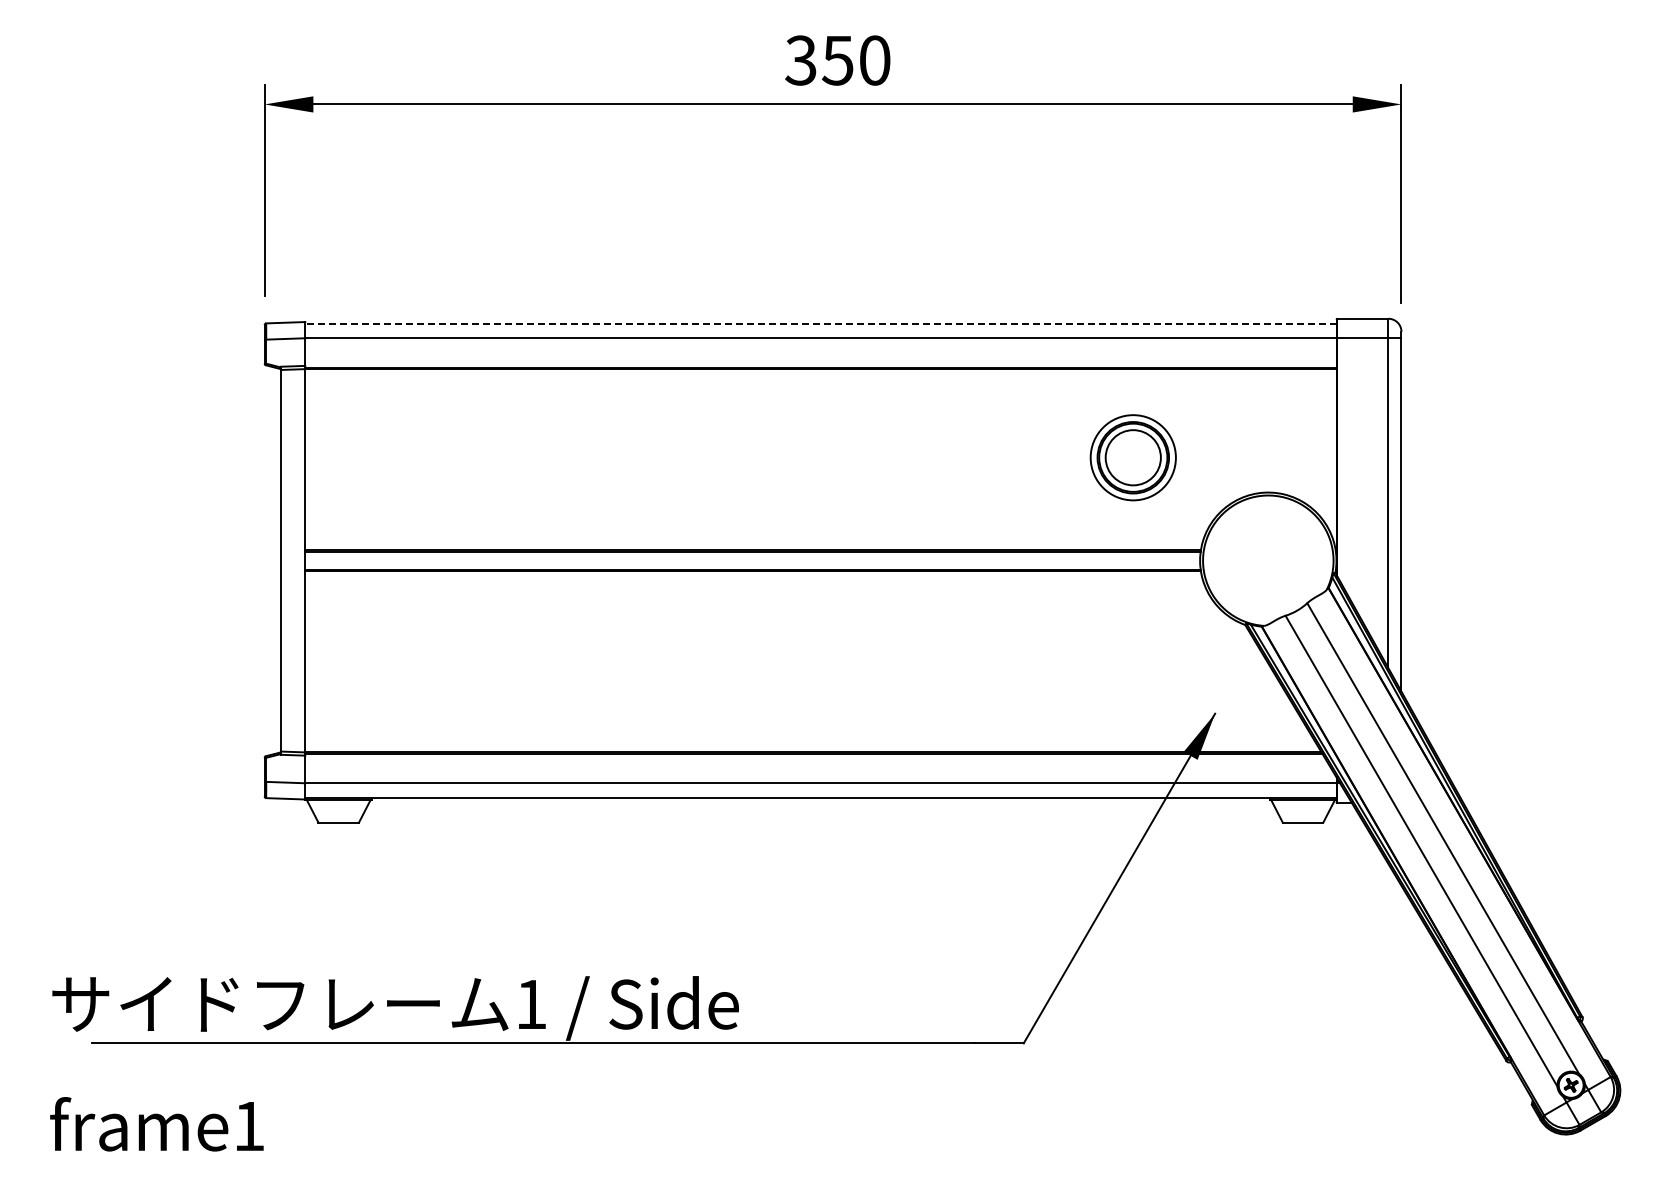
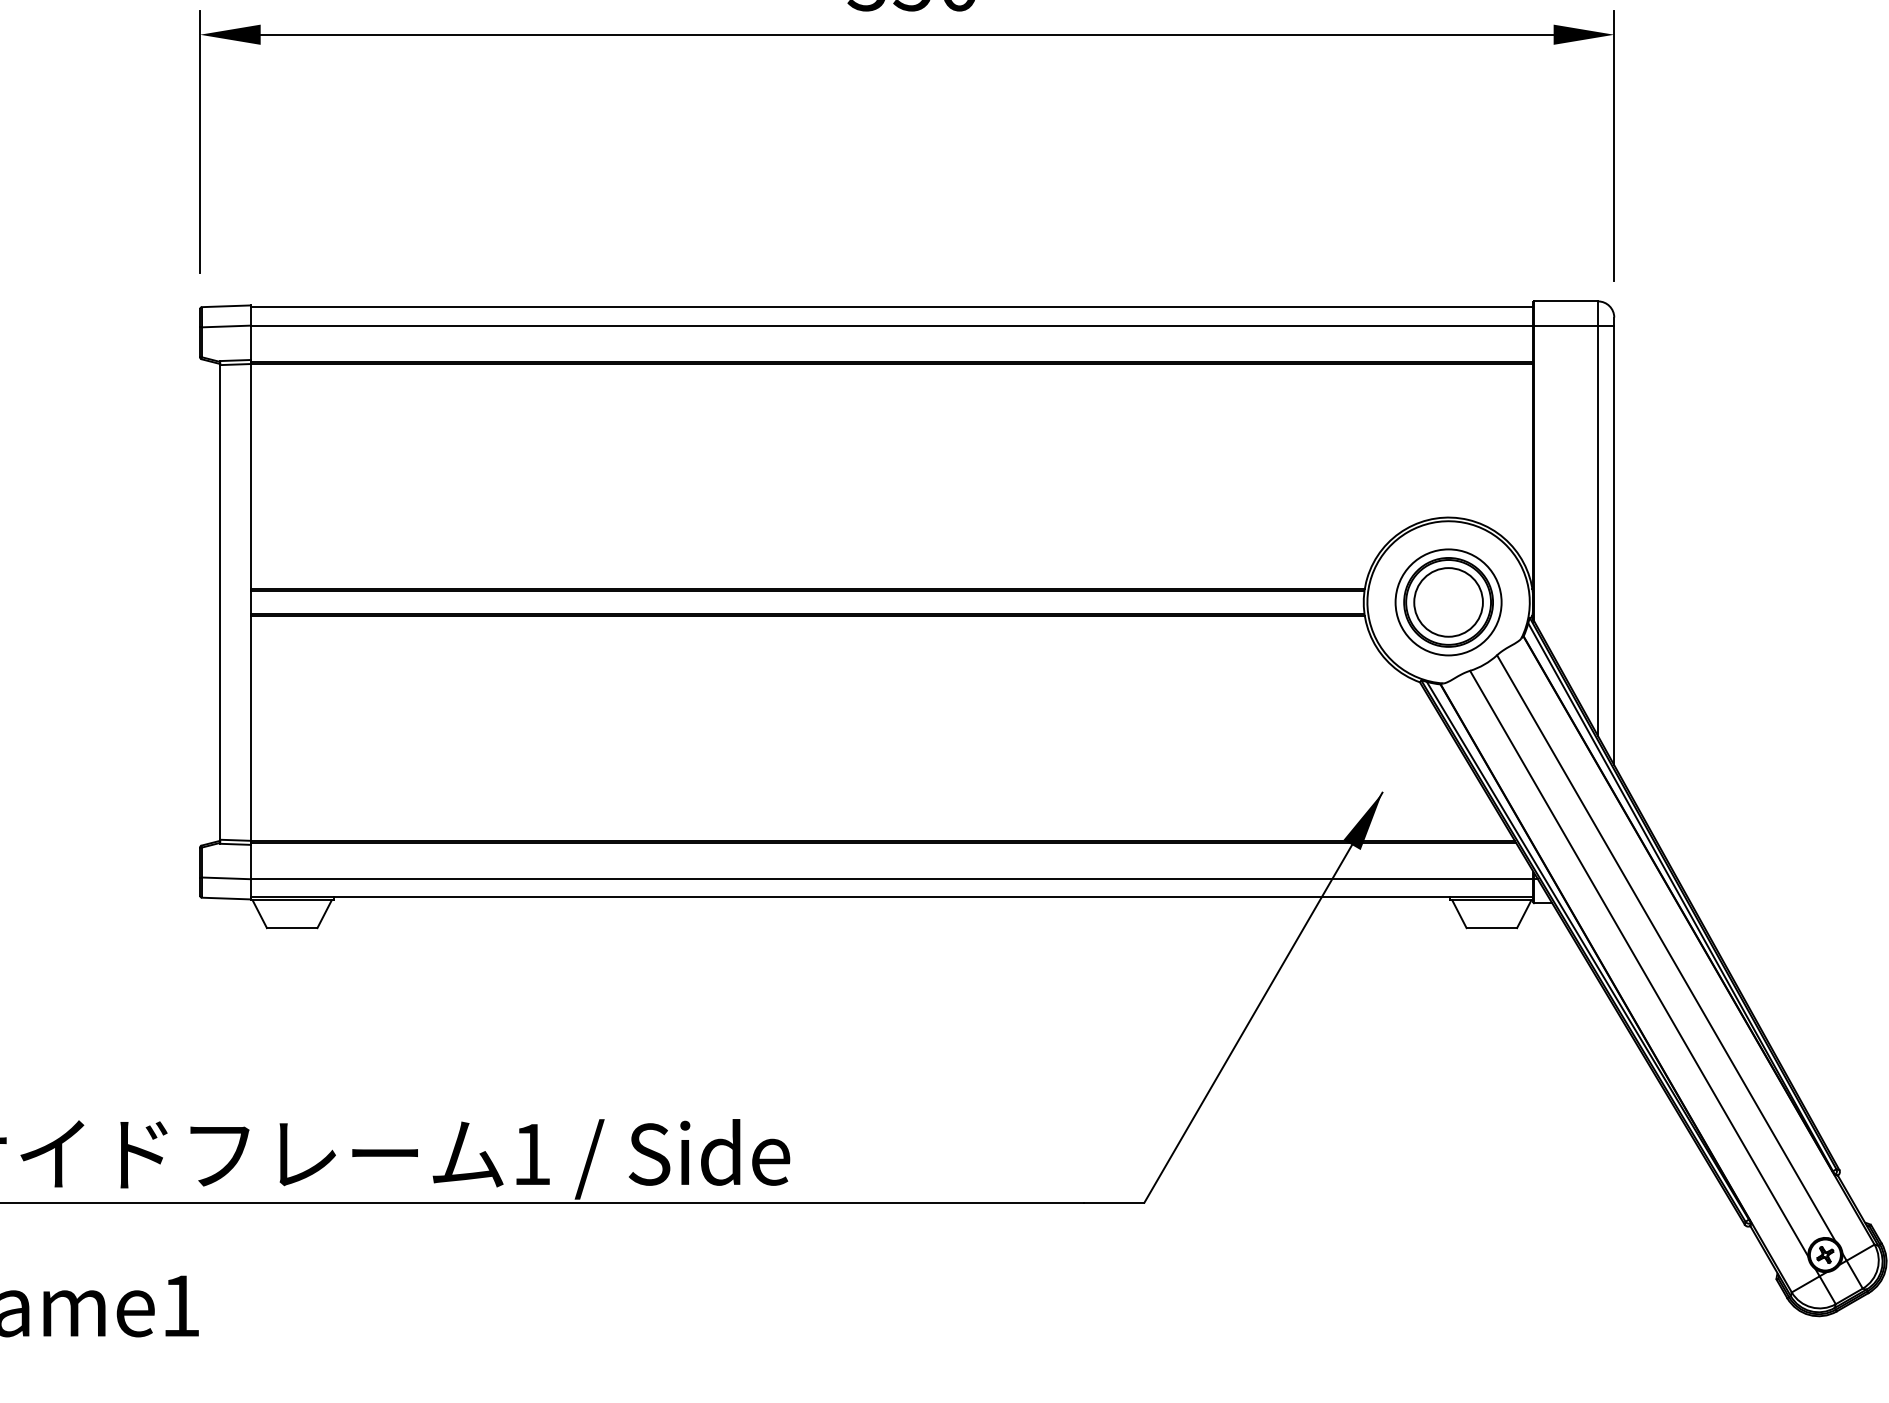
line: (820, 323) -> (891, 307), dashed -> solid
part: (1132, 457) -> (1447, 602), moved

